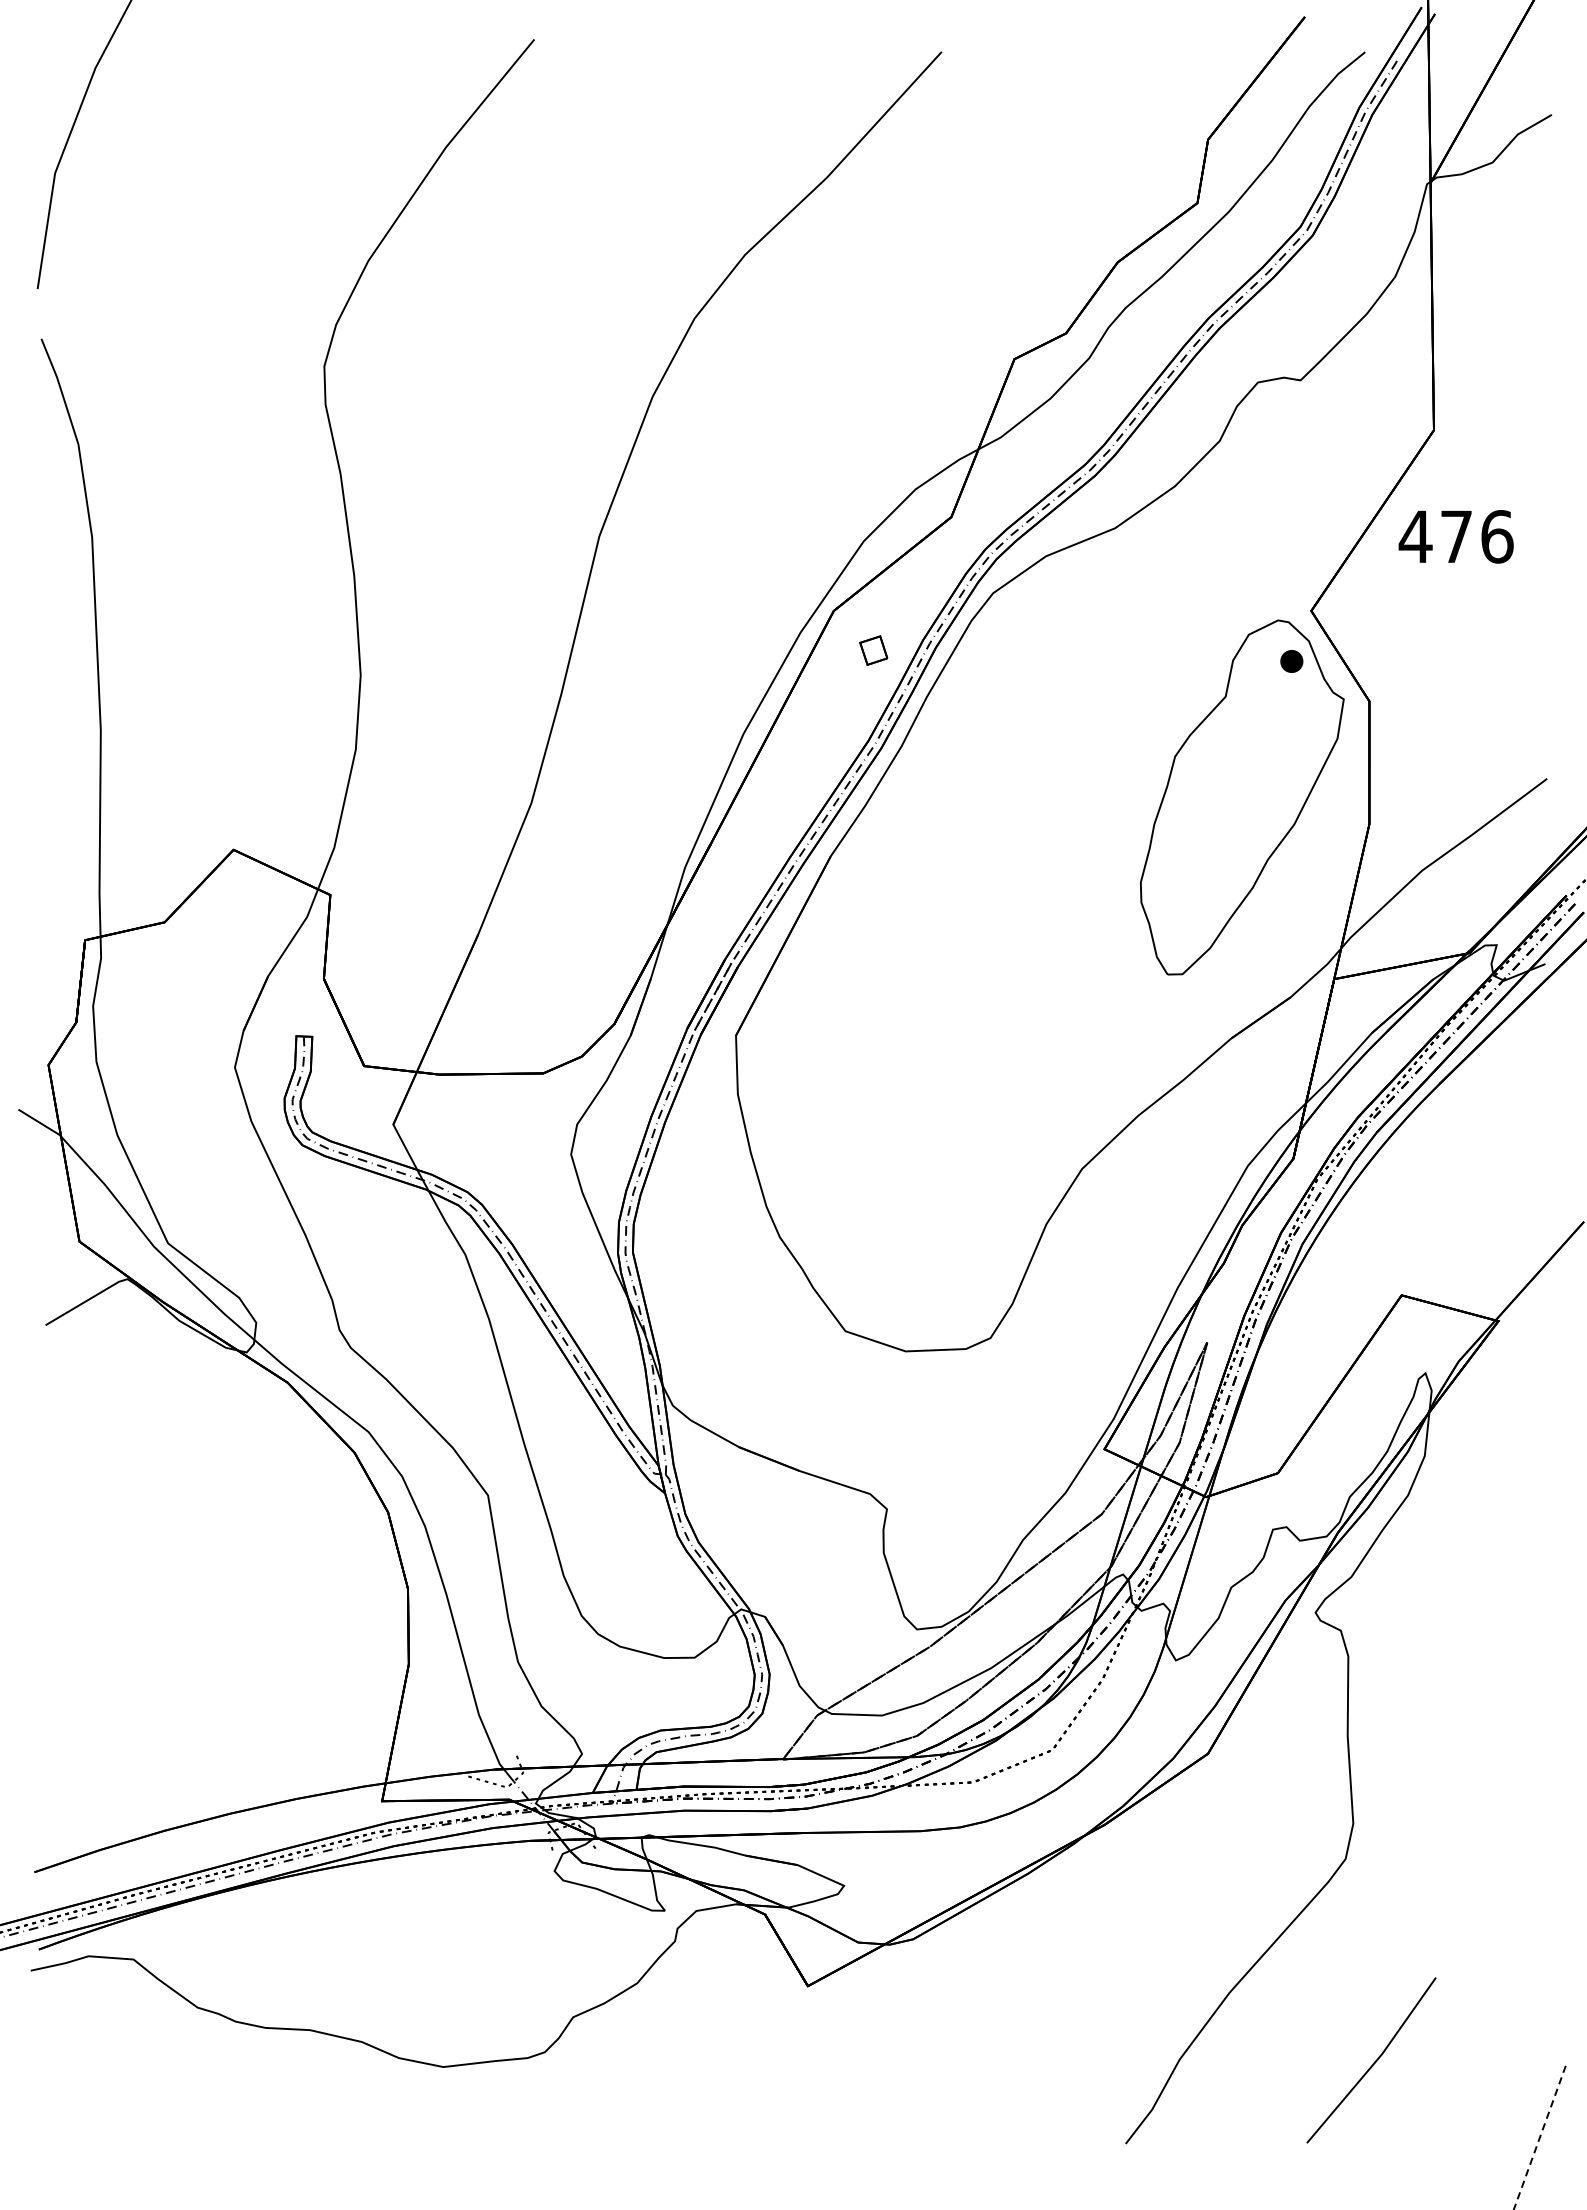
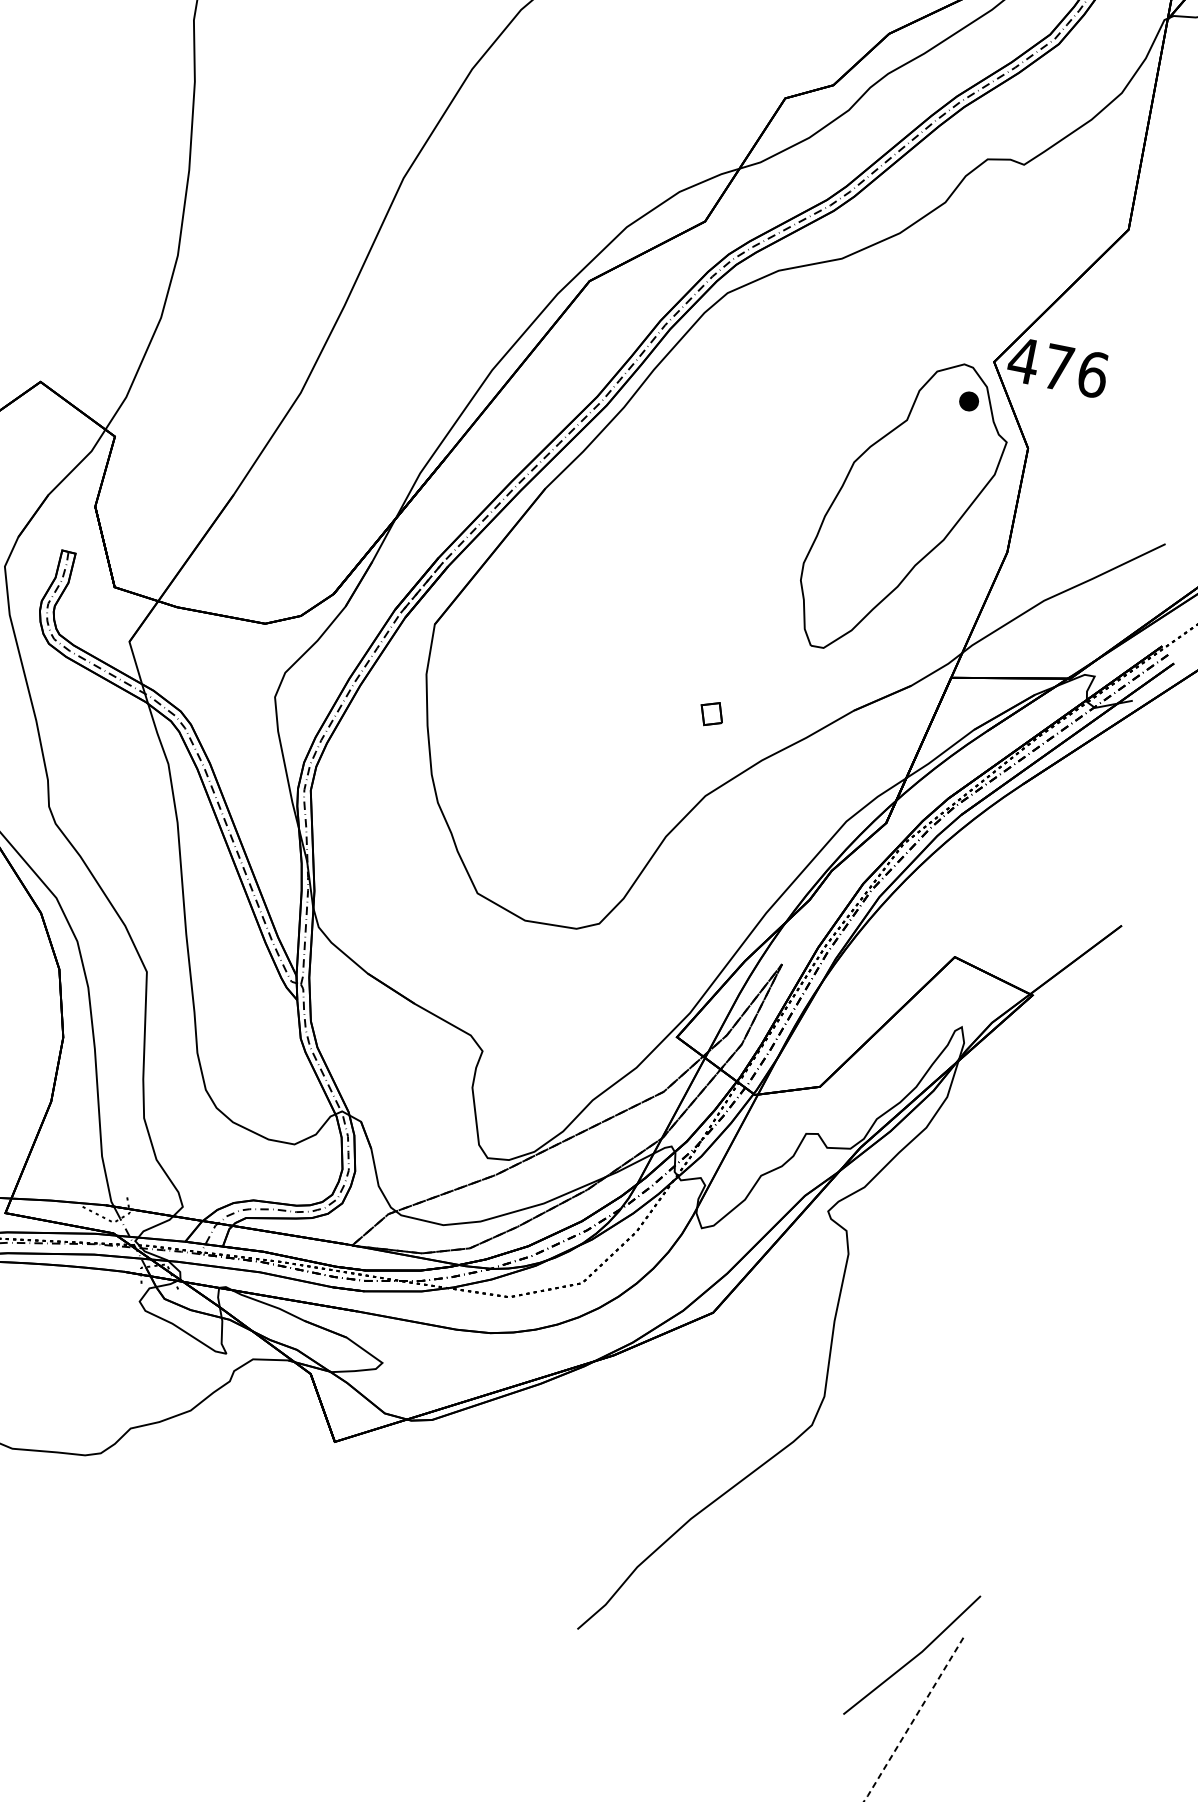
text: (1455, 536) -> (1057, 367), moved
part: (873, 650) -> (711, 713), moved
line: (1373, 2062) -> (913, 1657), moved

